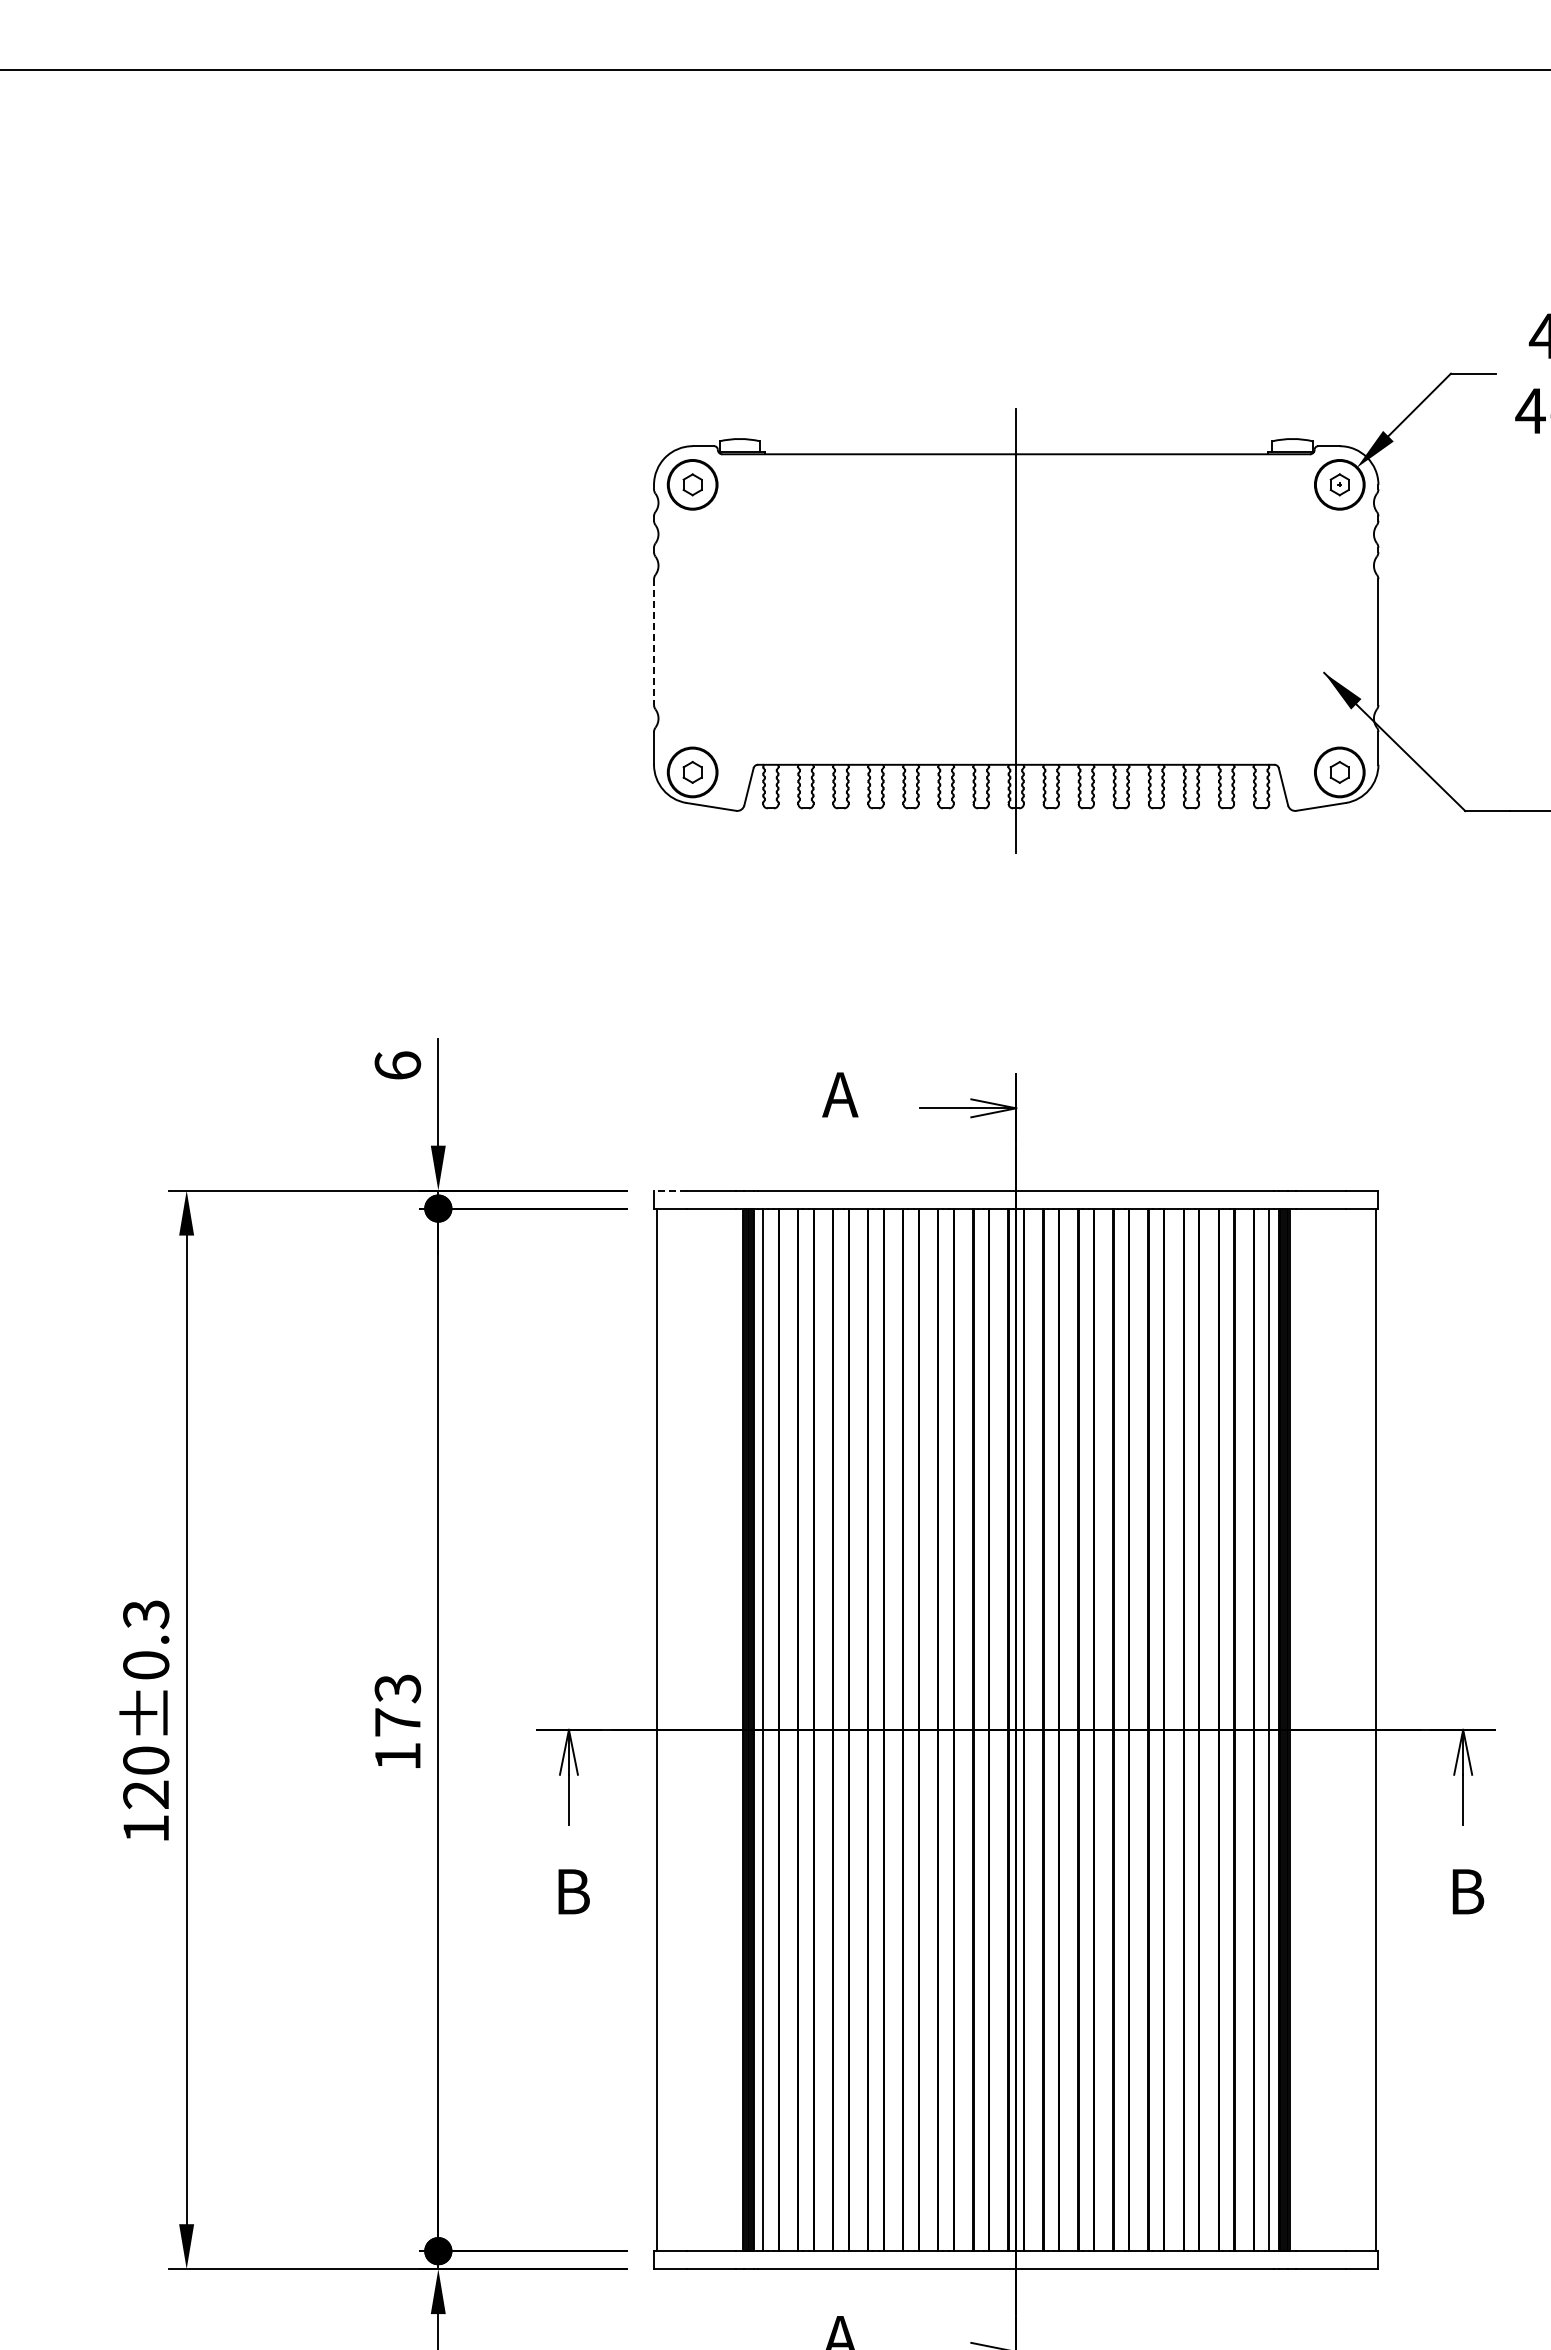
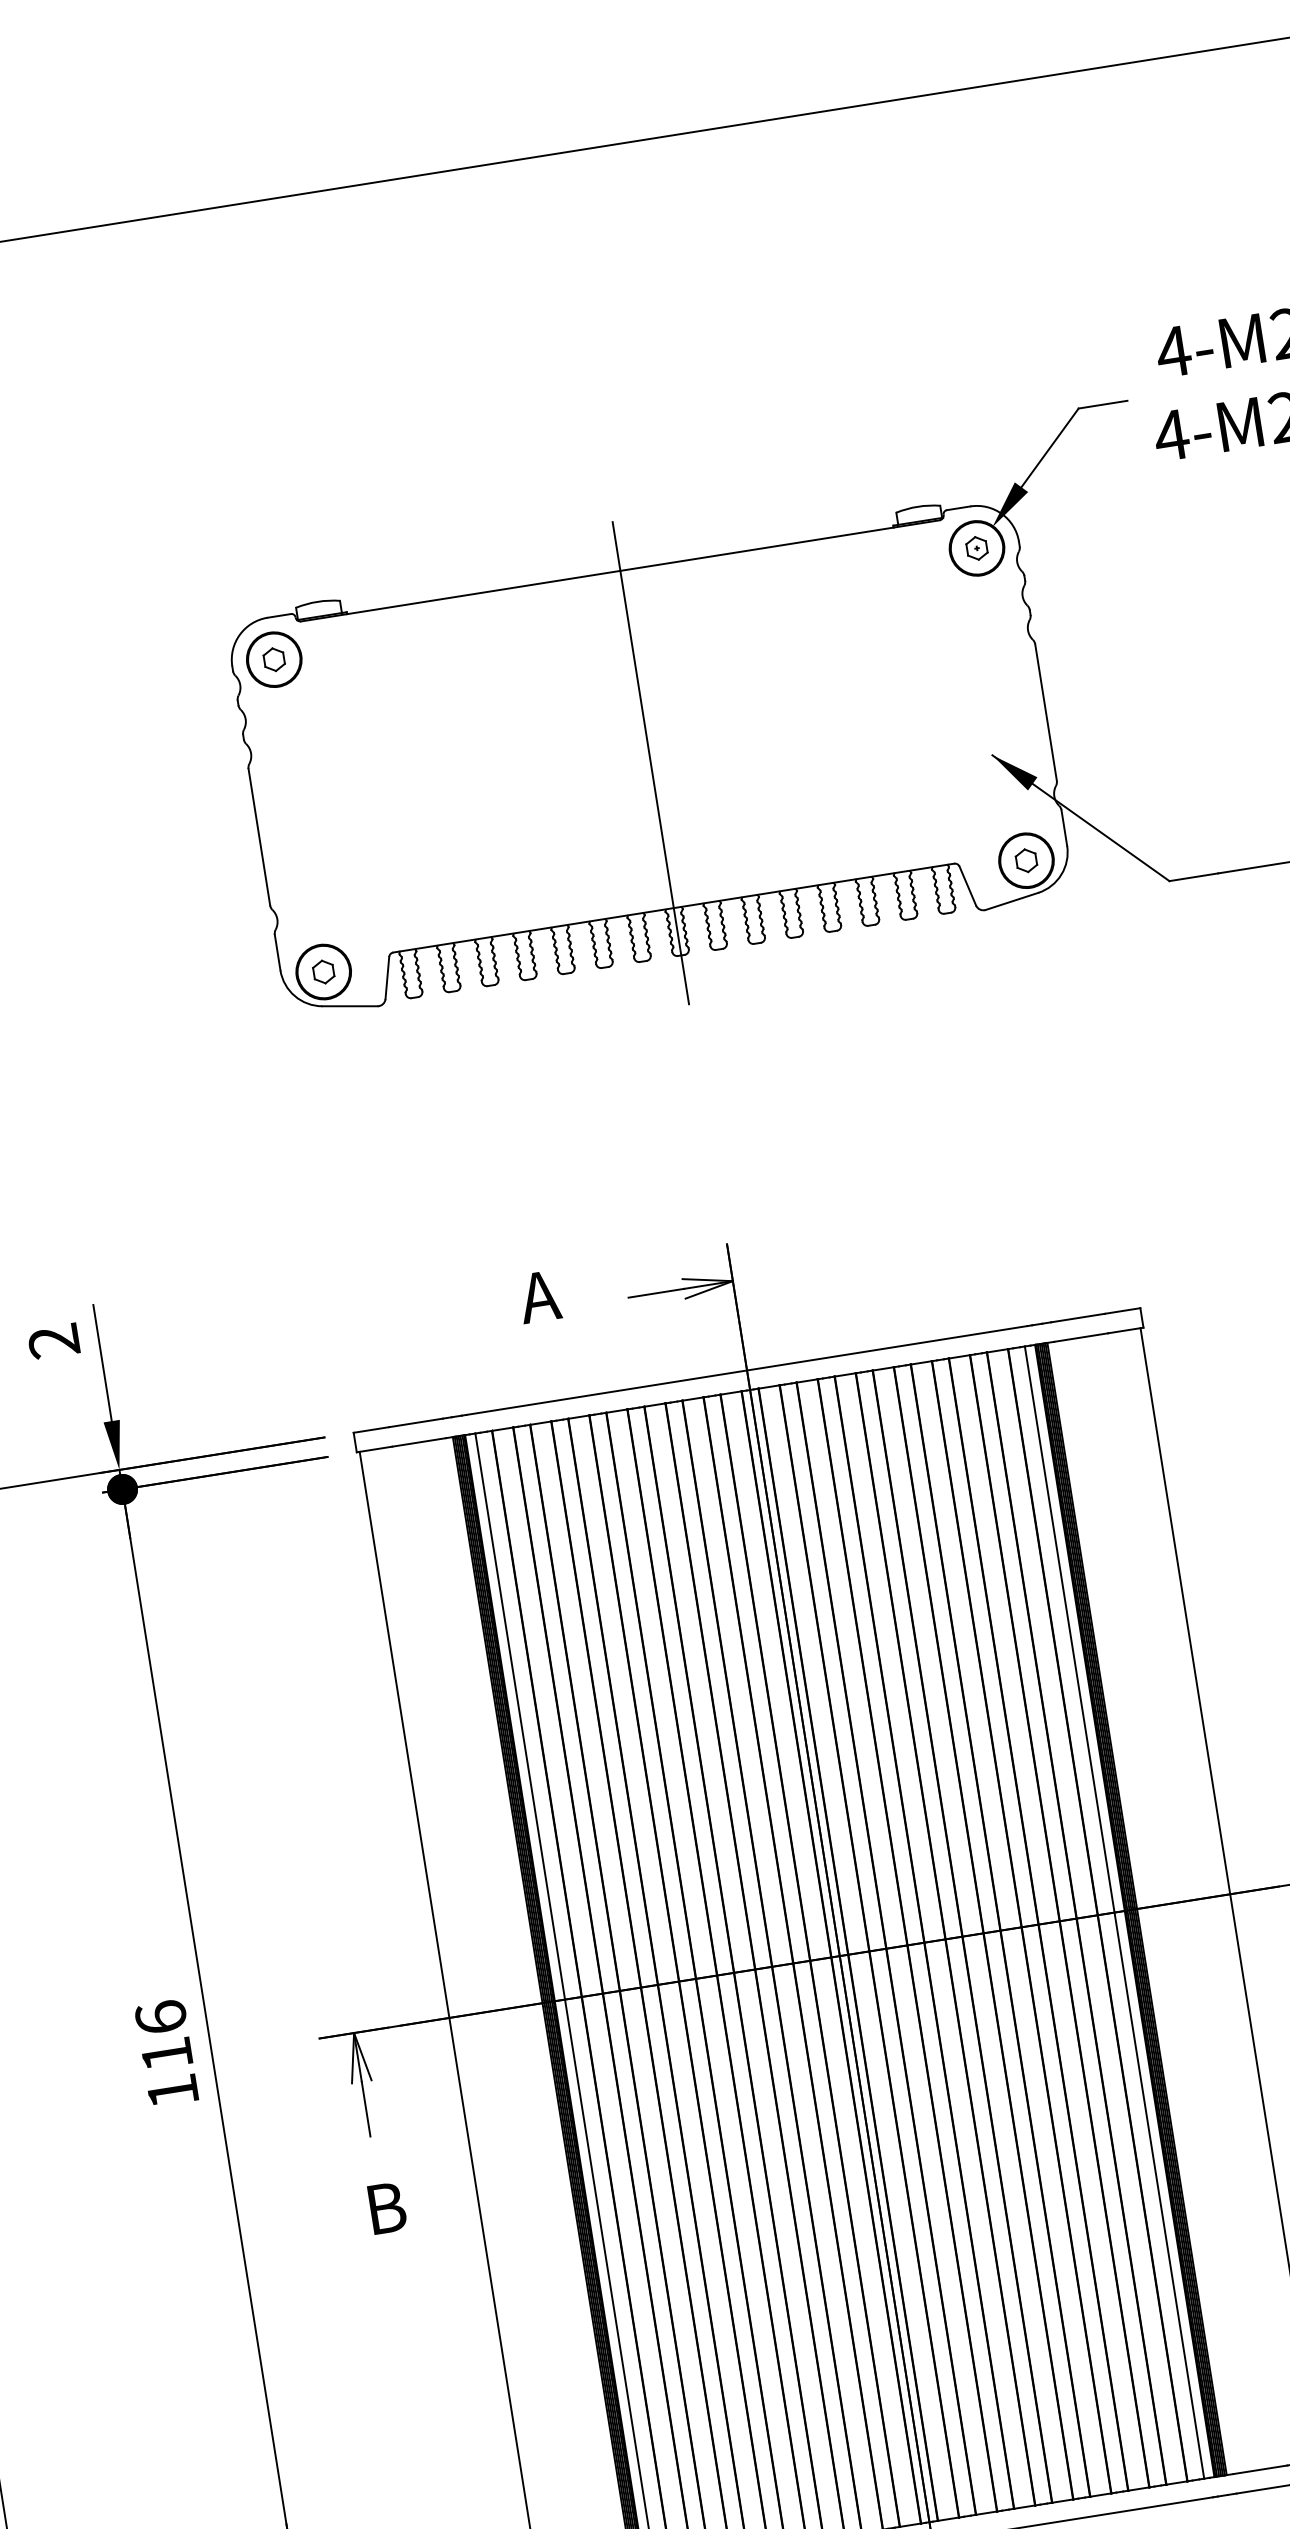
line: (654, 642) -> (259, 837), dashed -> solid
text: (397, 1065) -> (53, 1341), 6 -> 2
line: (669, 1190) -> (370, 1430), dashed -> solid
text: (397, 1705) -> (163, 2036), 173 -> 116

